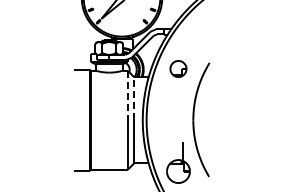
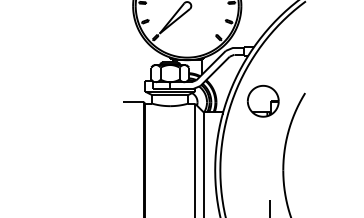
part: (178, 68) -> (263, 100), size x1.43
line: (127, 95) -> (194, 136), dashed -> solid
line: (134, 98) -> (204, 140), dashed -> solid

